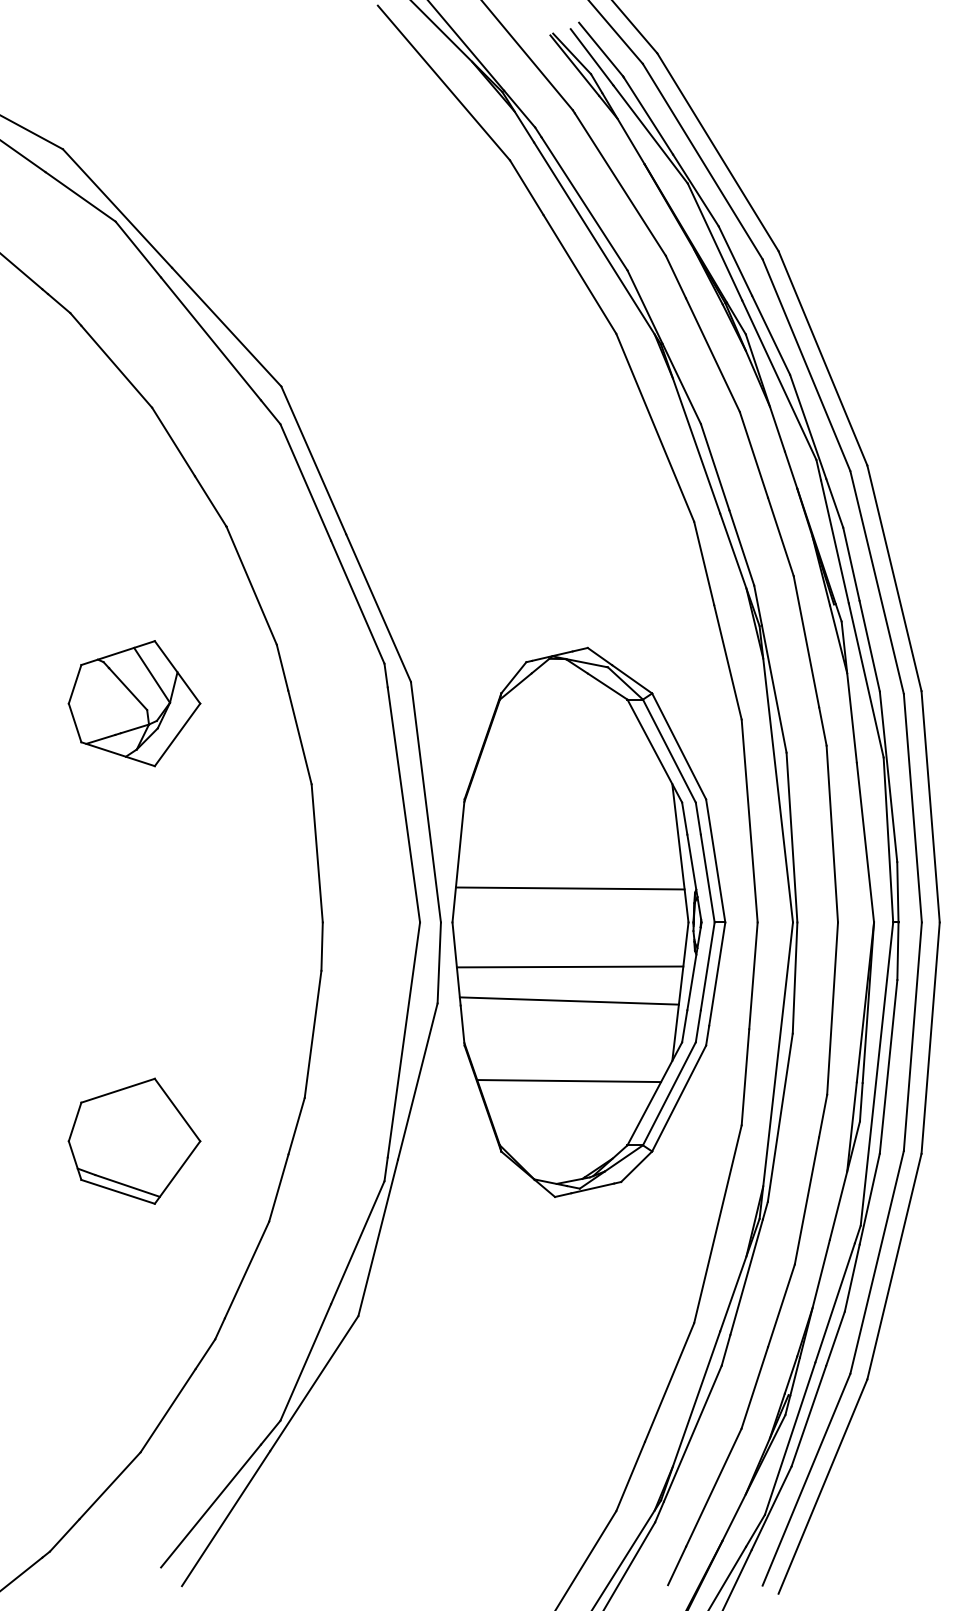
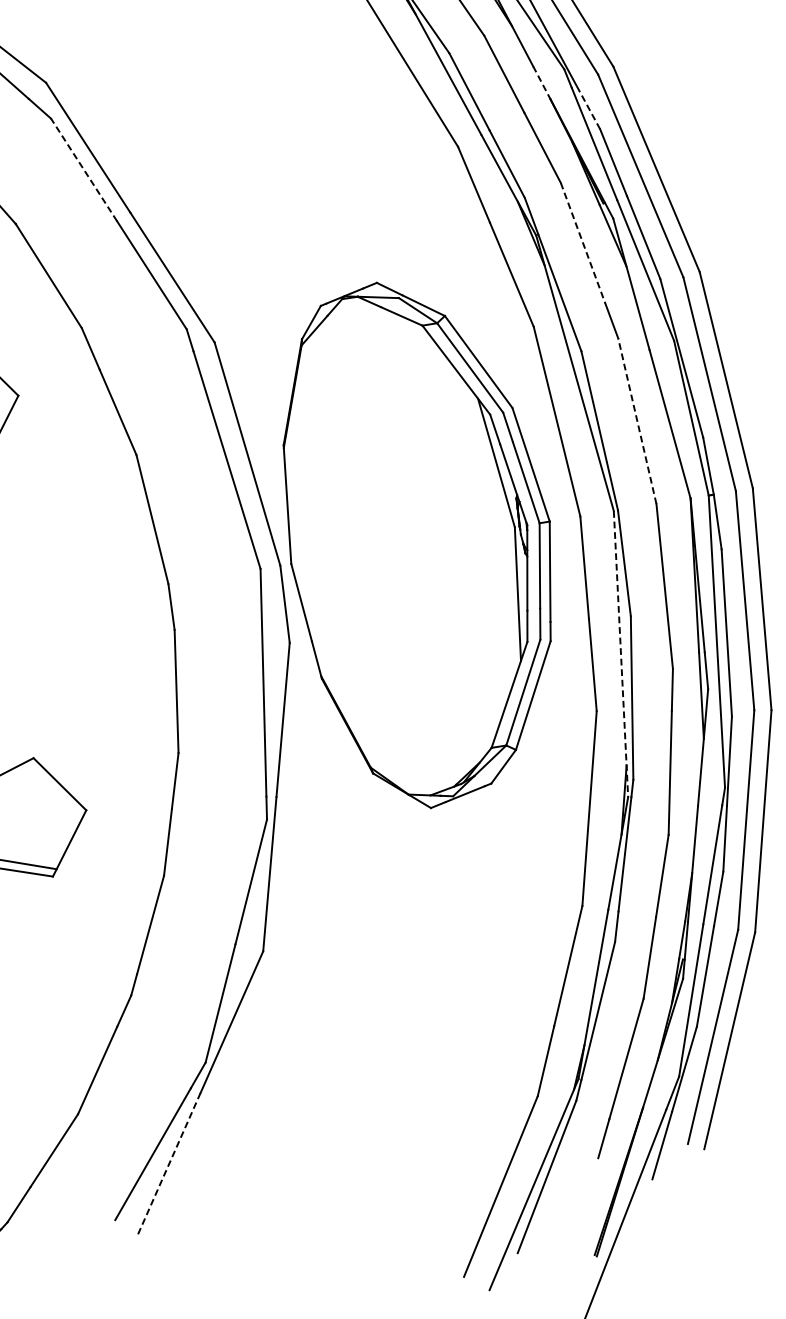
line: (791, 470) -> (542, 83), solid -> dashed
line: (305, 482) -> (83, 169), solid -> dashed
line: (834, 503) -> (588, 107), solid -> dashed
line: (806, 641) -> (583, 242), solid -> dashed
line: (832, 834) -> (637, 421), solid -> dashed
line: (569, 888) -> (396, 513), removed
line: (569, 966) -> (408, 587), removed
line: (568, 1000) -> (413, 619), removed
line: (776, 1071) -> (621, 654), solid -> dashed
line: (569, 1081) -> (426, 696), removed
line: (226, 1518) -> (169, 1163), solid -> dashed

